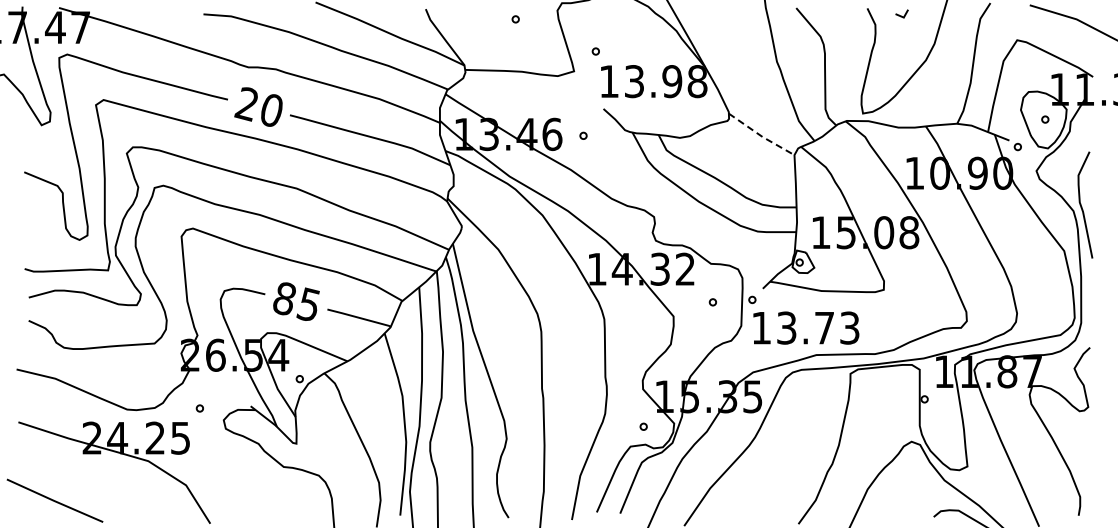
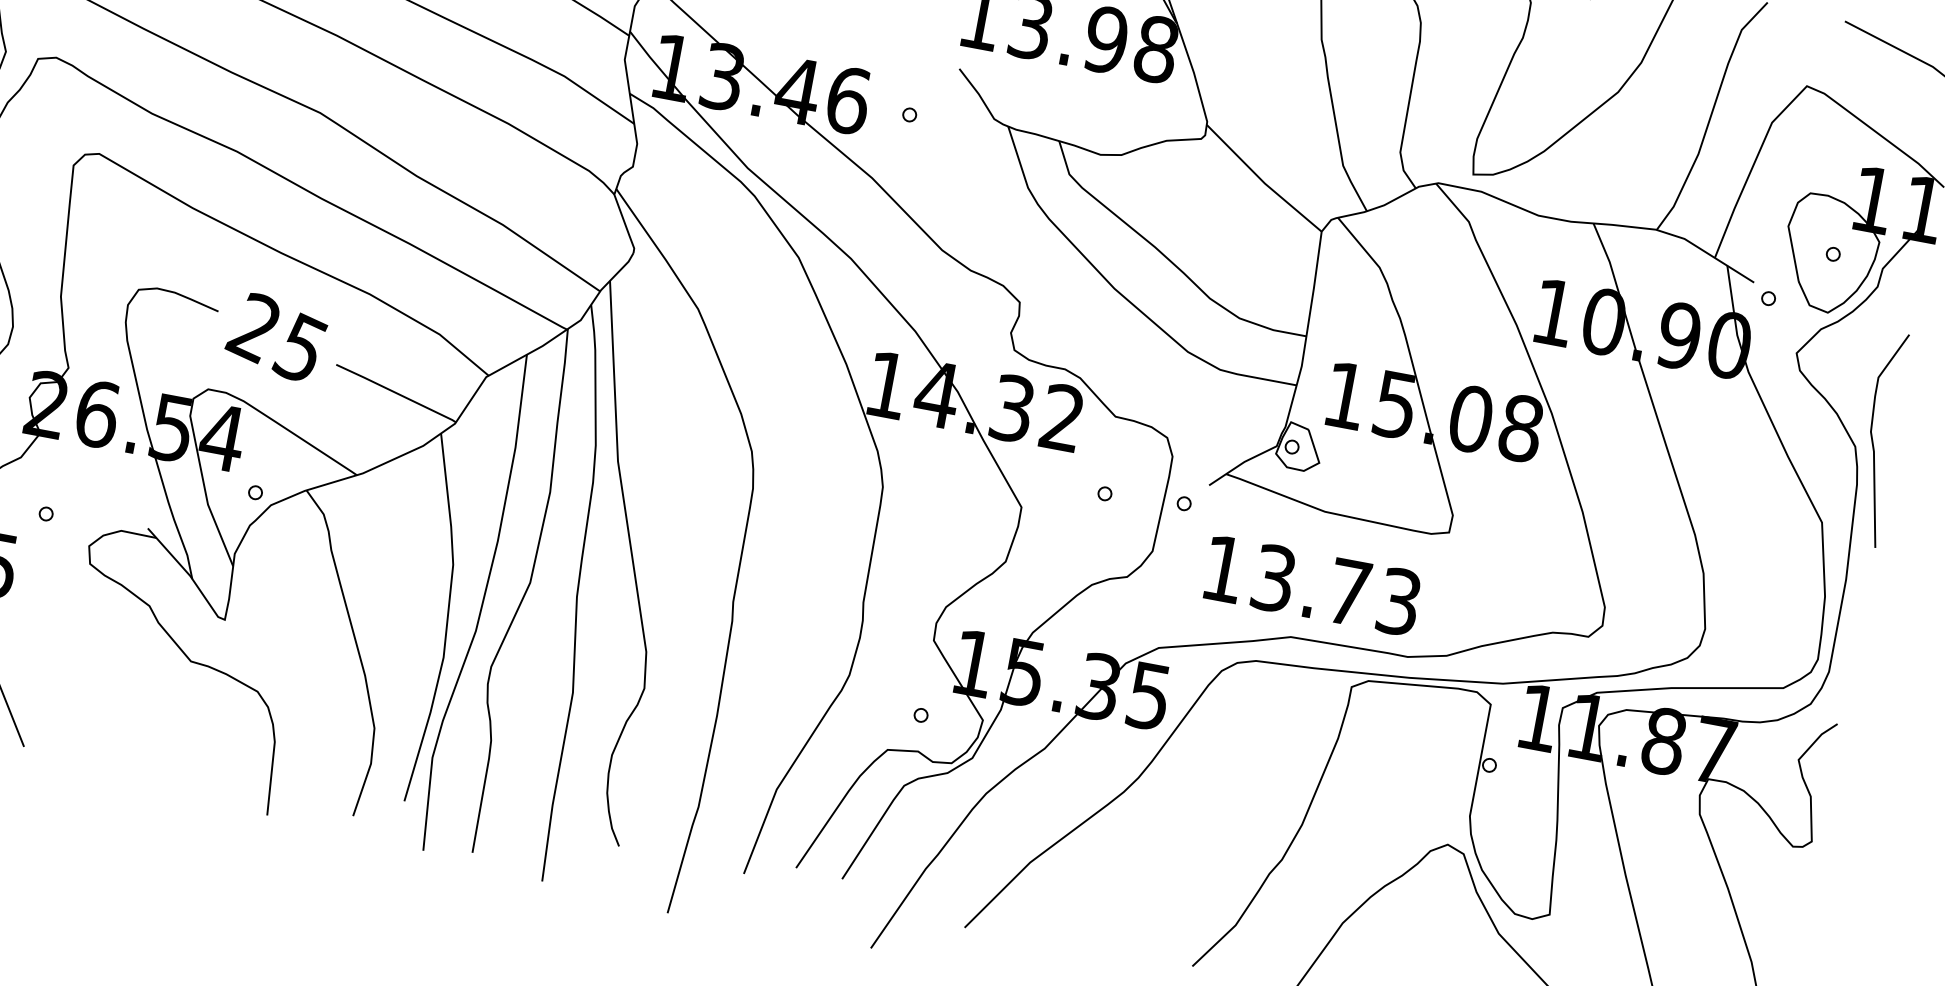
line: (761, 136) -> (1263, 182), dashed -> solid
text: (283, 299) -> (252, 328), 85 -> 25
text: (806, 327) -> (1313, 584), moved

